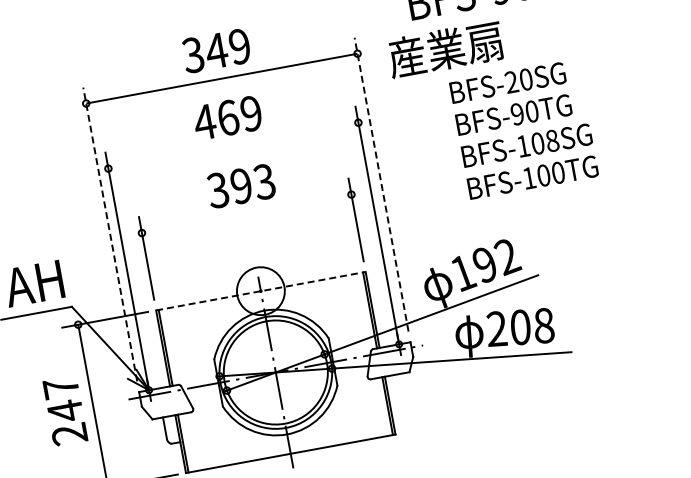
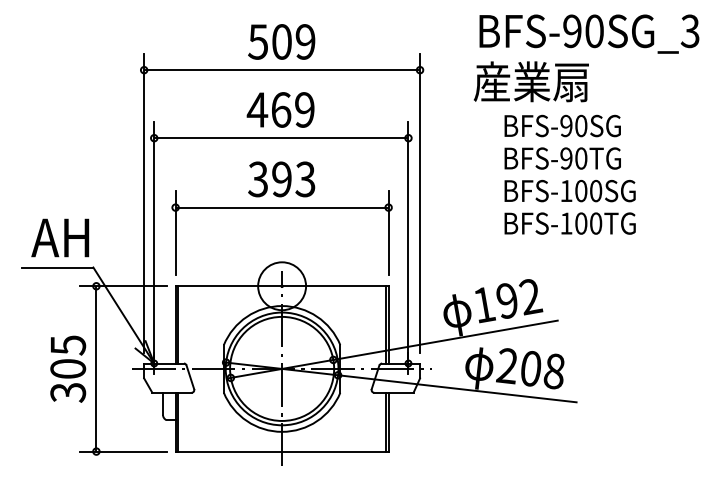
text: (444, 49) -> (530, 81), moved
text: (205, 52) -> (270, 41), 349 -> 509
text: (511, 82) -> (566, 126), BFS-20SG -> BFS-90SG
text: (552, 140) -> (596, 190), BFS-108SG -> BFS-100SG
line: (233, 145) -> (281, 138), added
line: (381, 183) -> (420, 202), dashed -> solid
line: (246, 213) -> (281, 207), added
line: (110, 233) -> (144, 202), dashed -> solid
line: (261, 291) -> (282, 286), dashed -> solid
text: (65, 410) -> (68, 368), 247 -> 305

